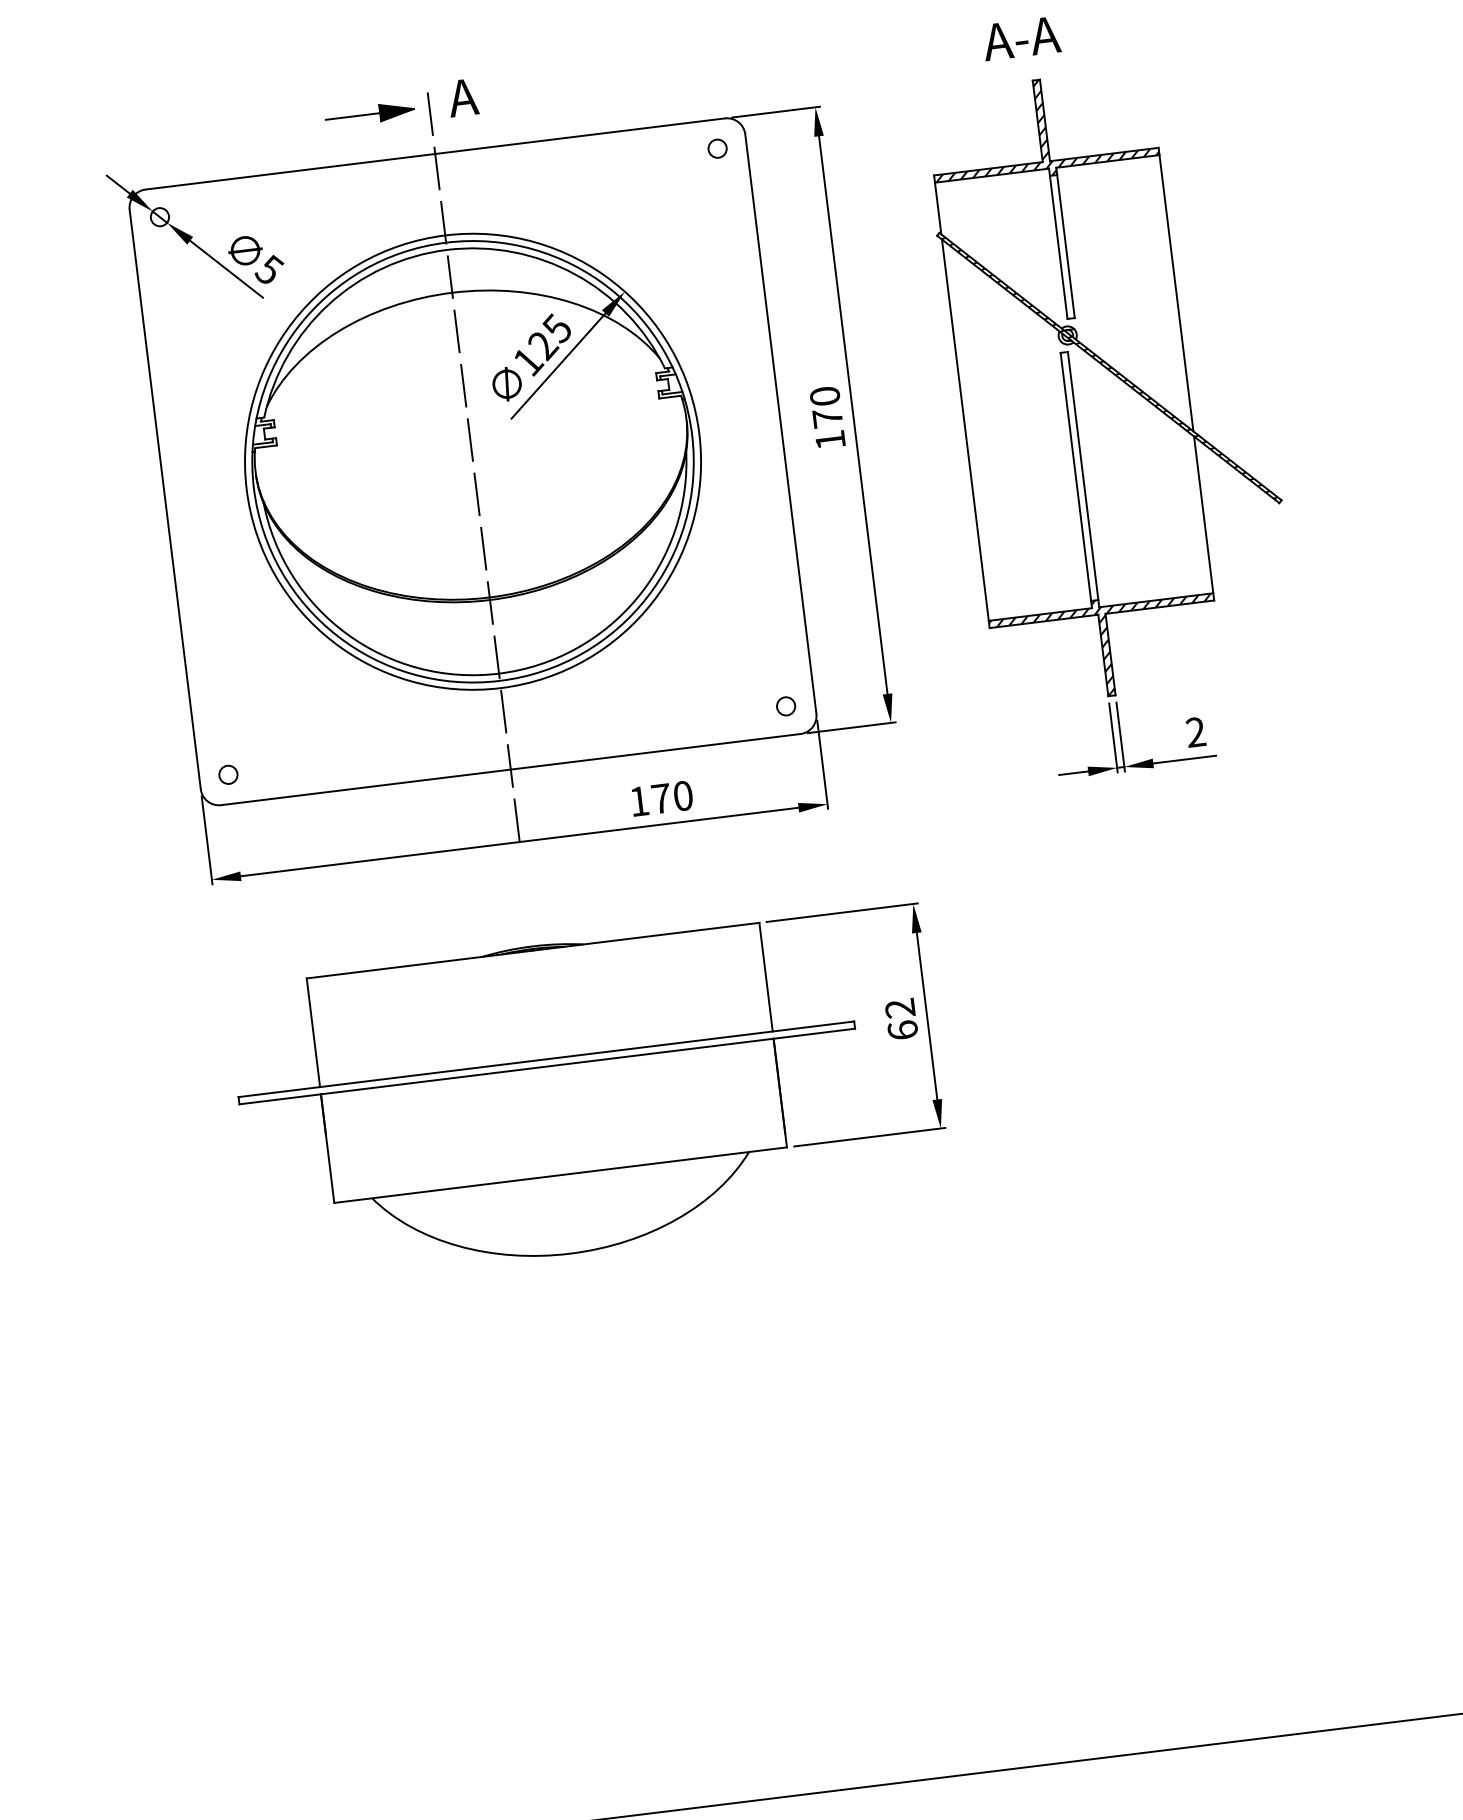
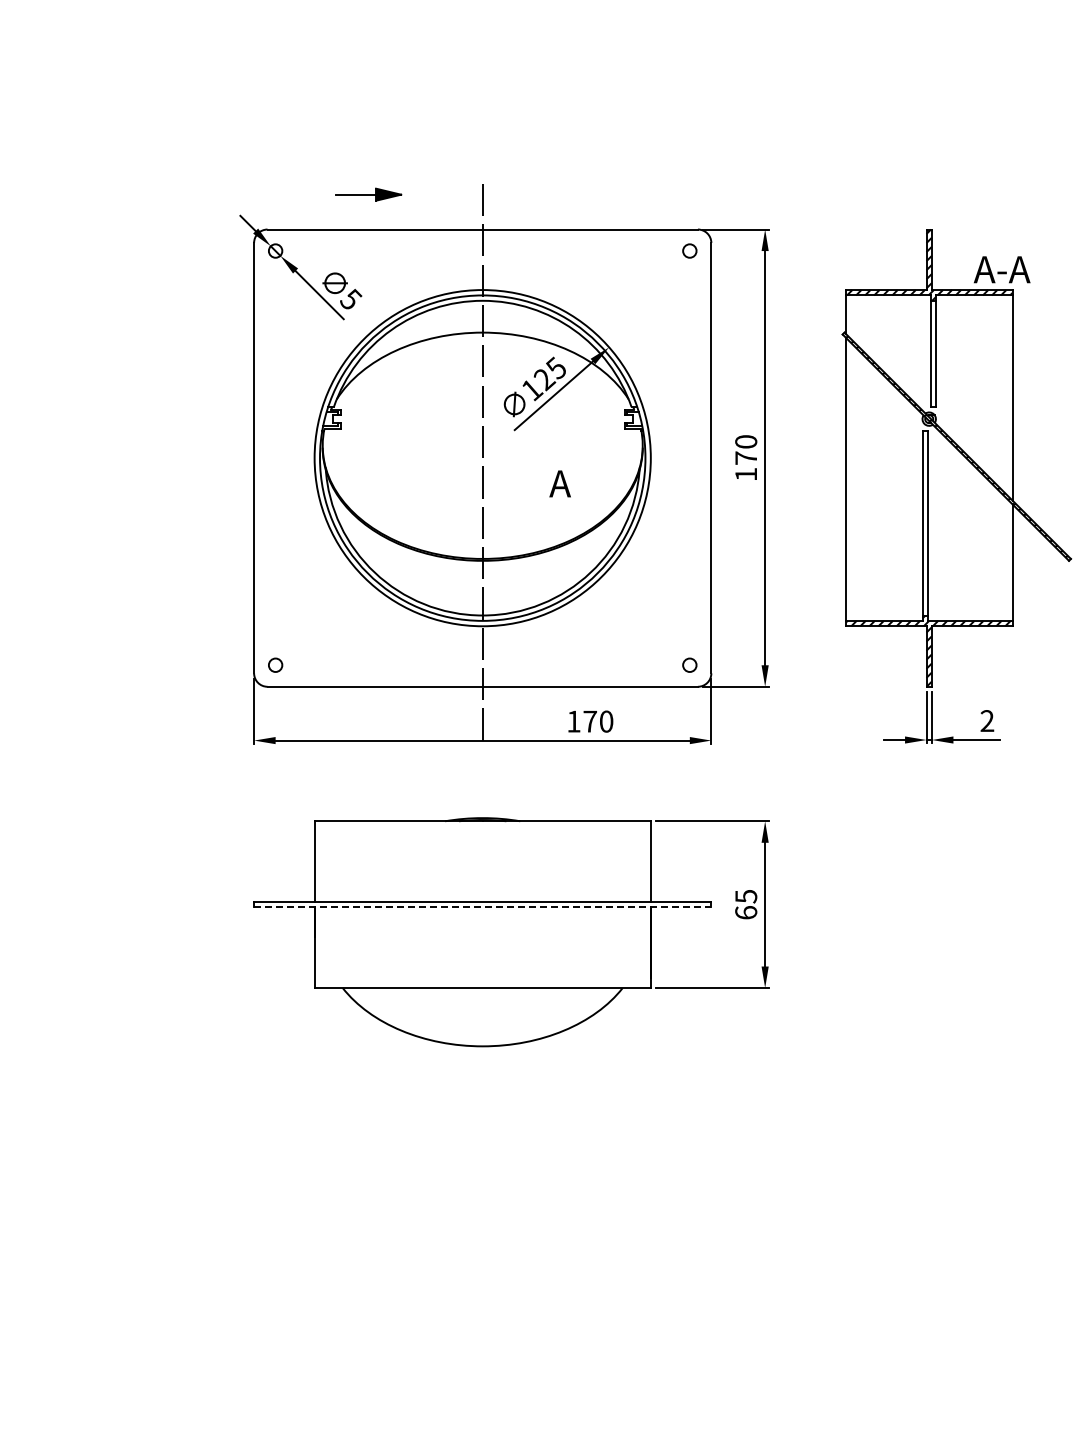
text: (1020, 38) -> (1001, 269), moved
text: (462, 97) -> (559, 483), moved
part: (369, 114) -> (368, 194), moved
text: (900, 1008) -> (746, 896), 62 -> 65
line: (547, 1066) -> (482, 907), solid -> dashed

